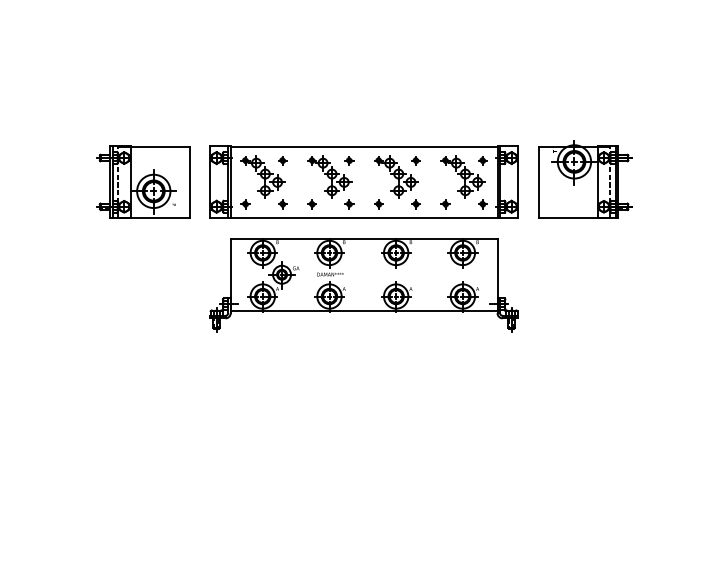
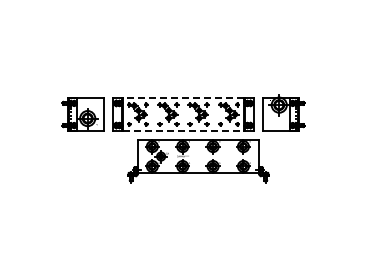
line: (364, 147) -> (183, 98), solid -> dashed
line: (364, 217) -> (183, 130), solid -> dashed
part: (364, 285) -> (198, 161), moved

